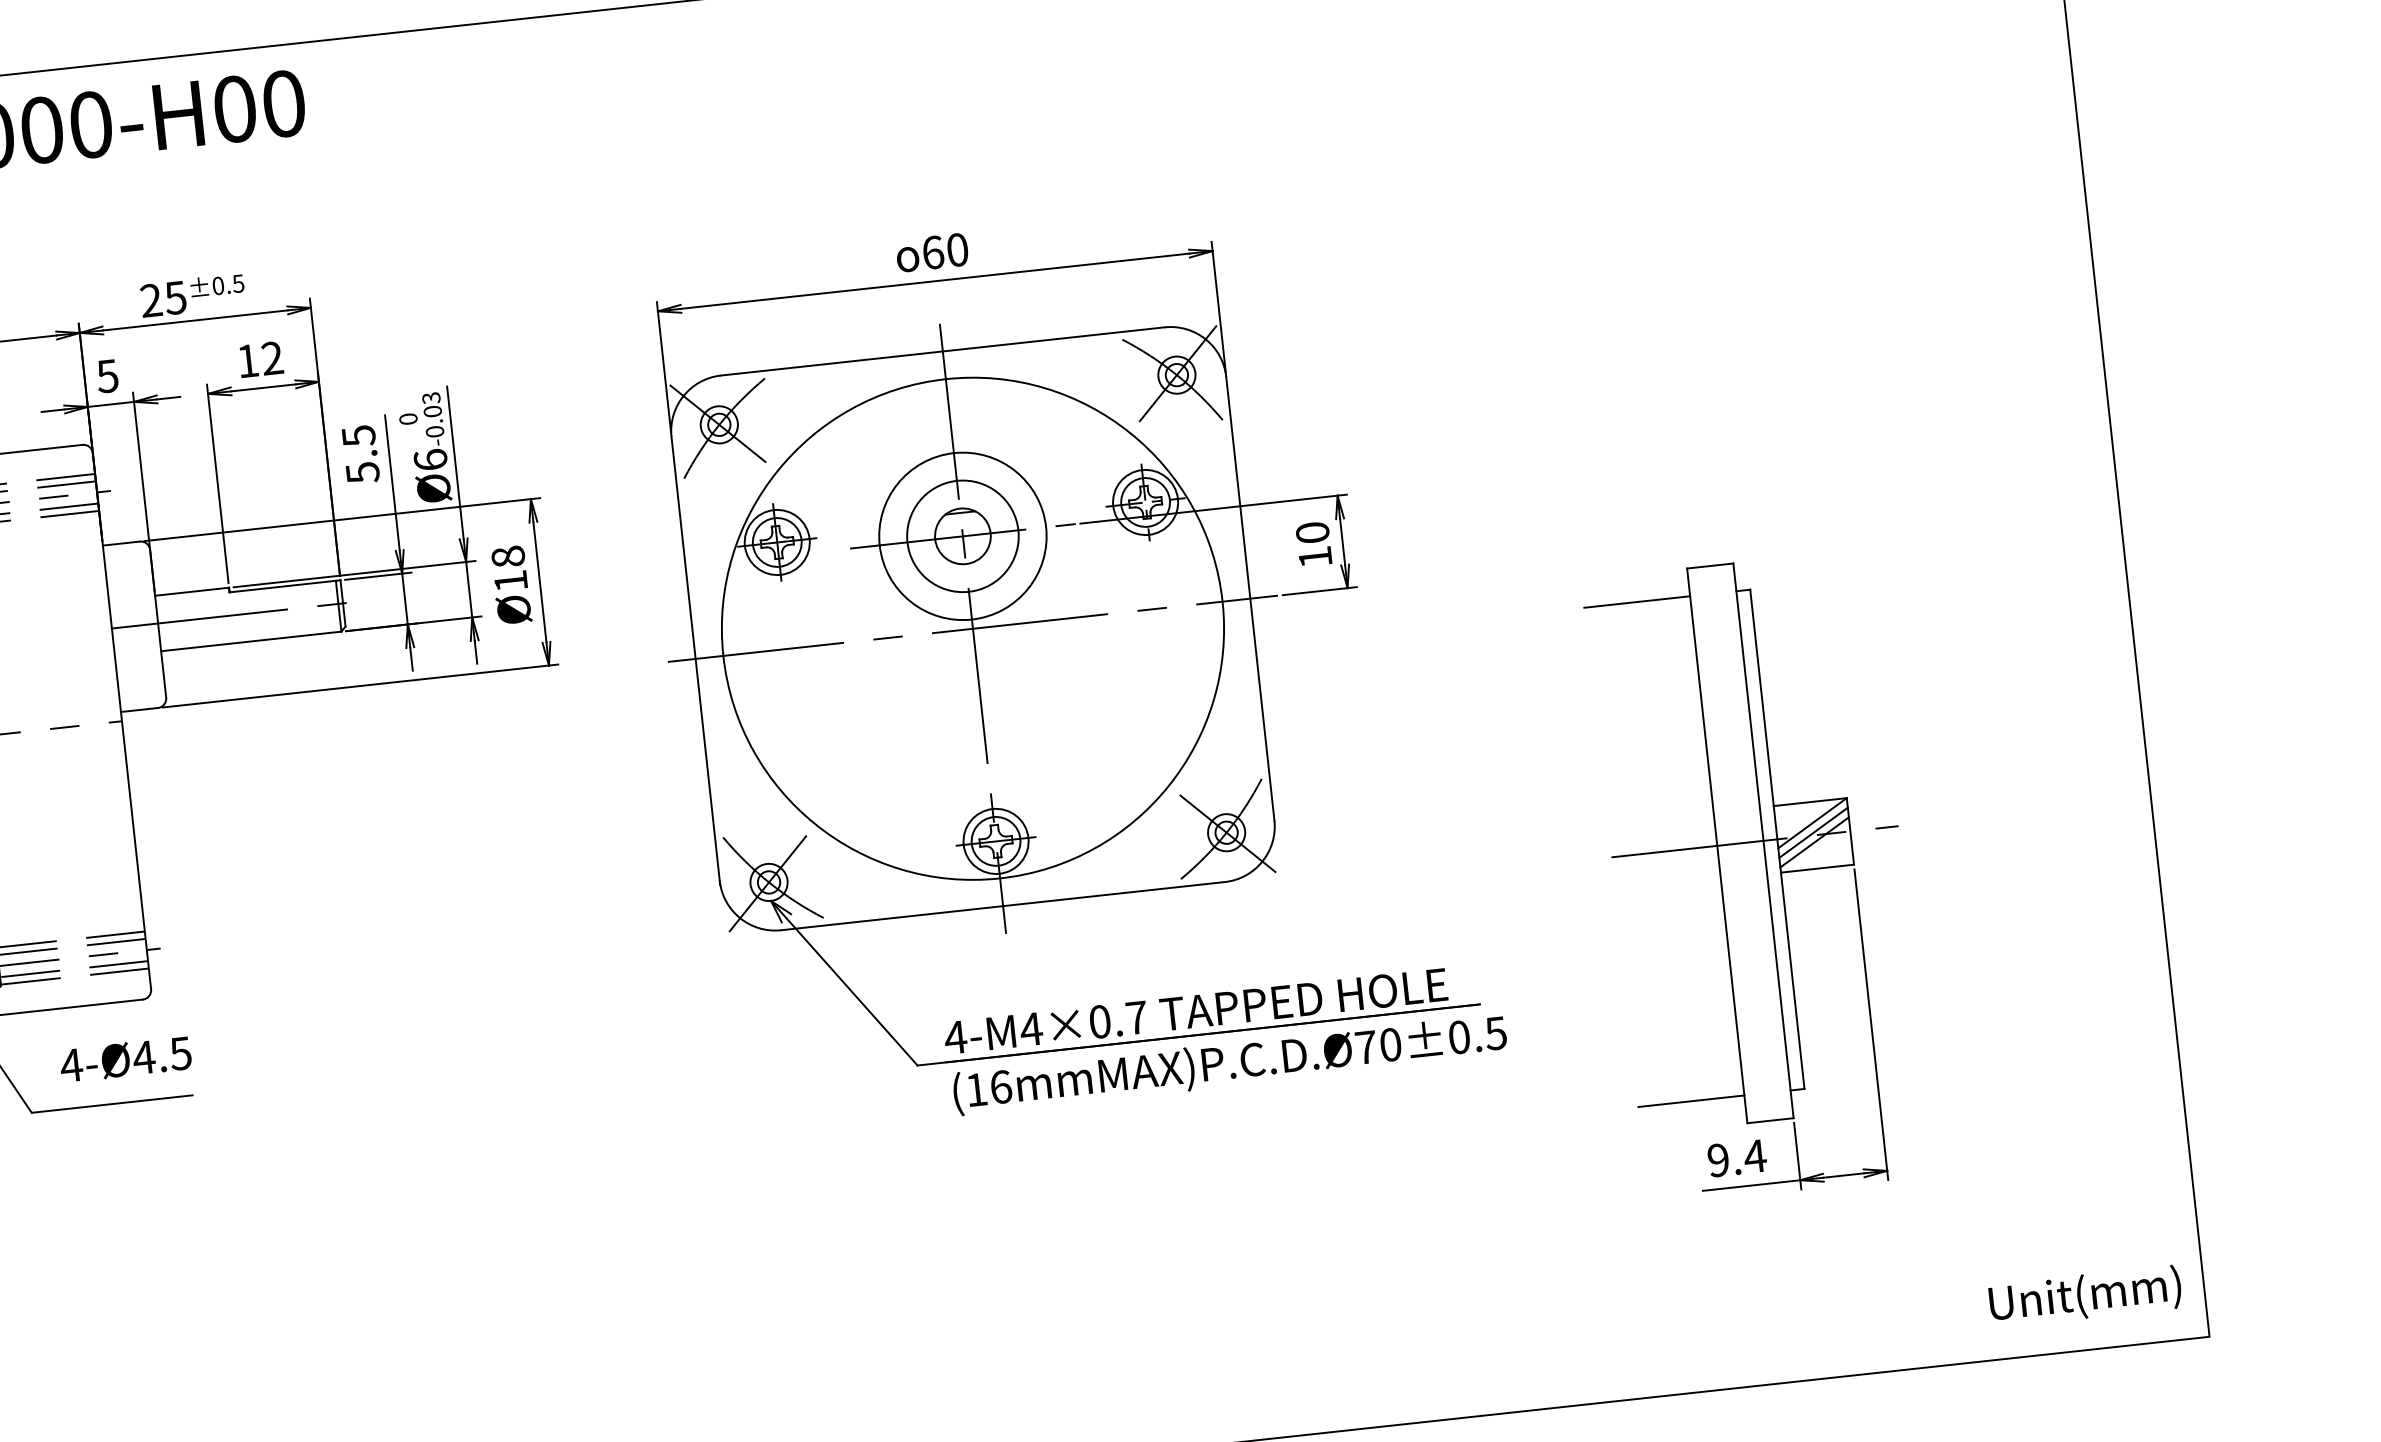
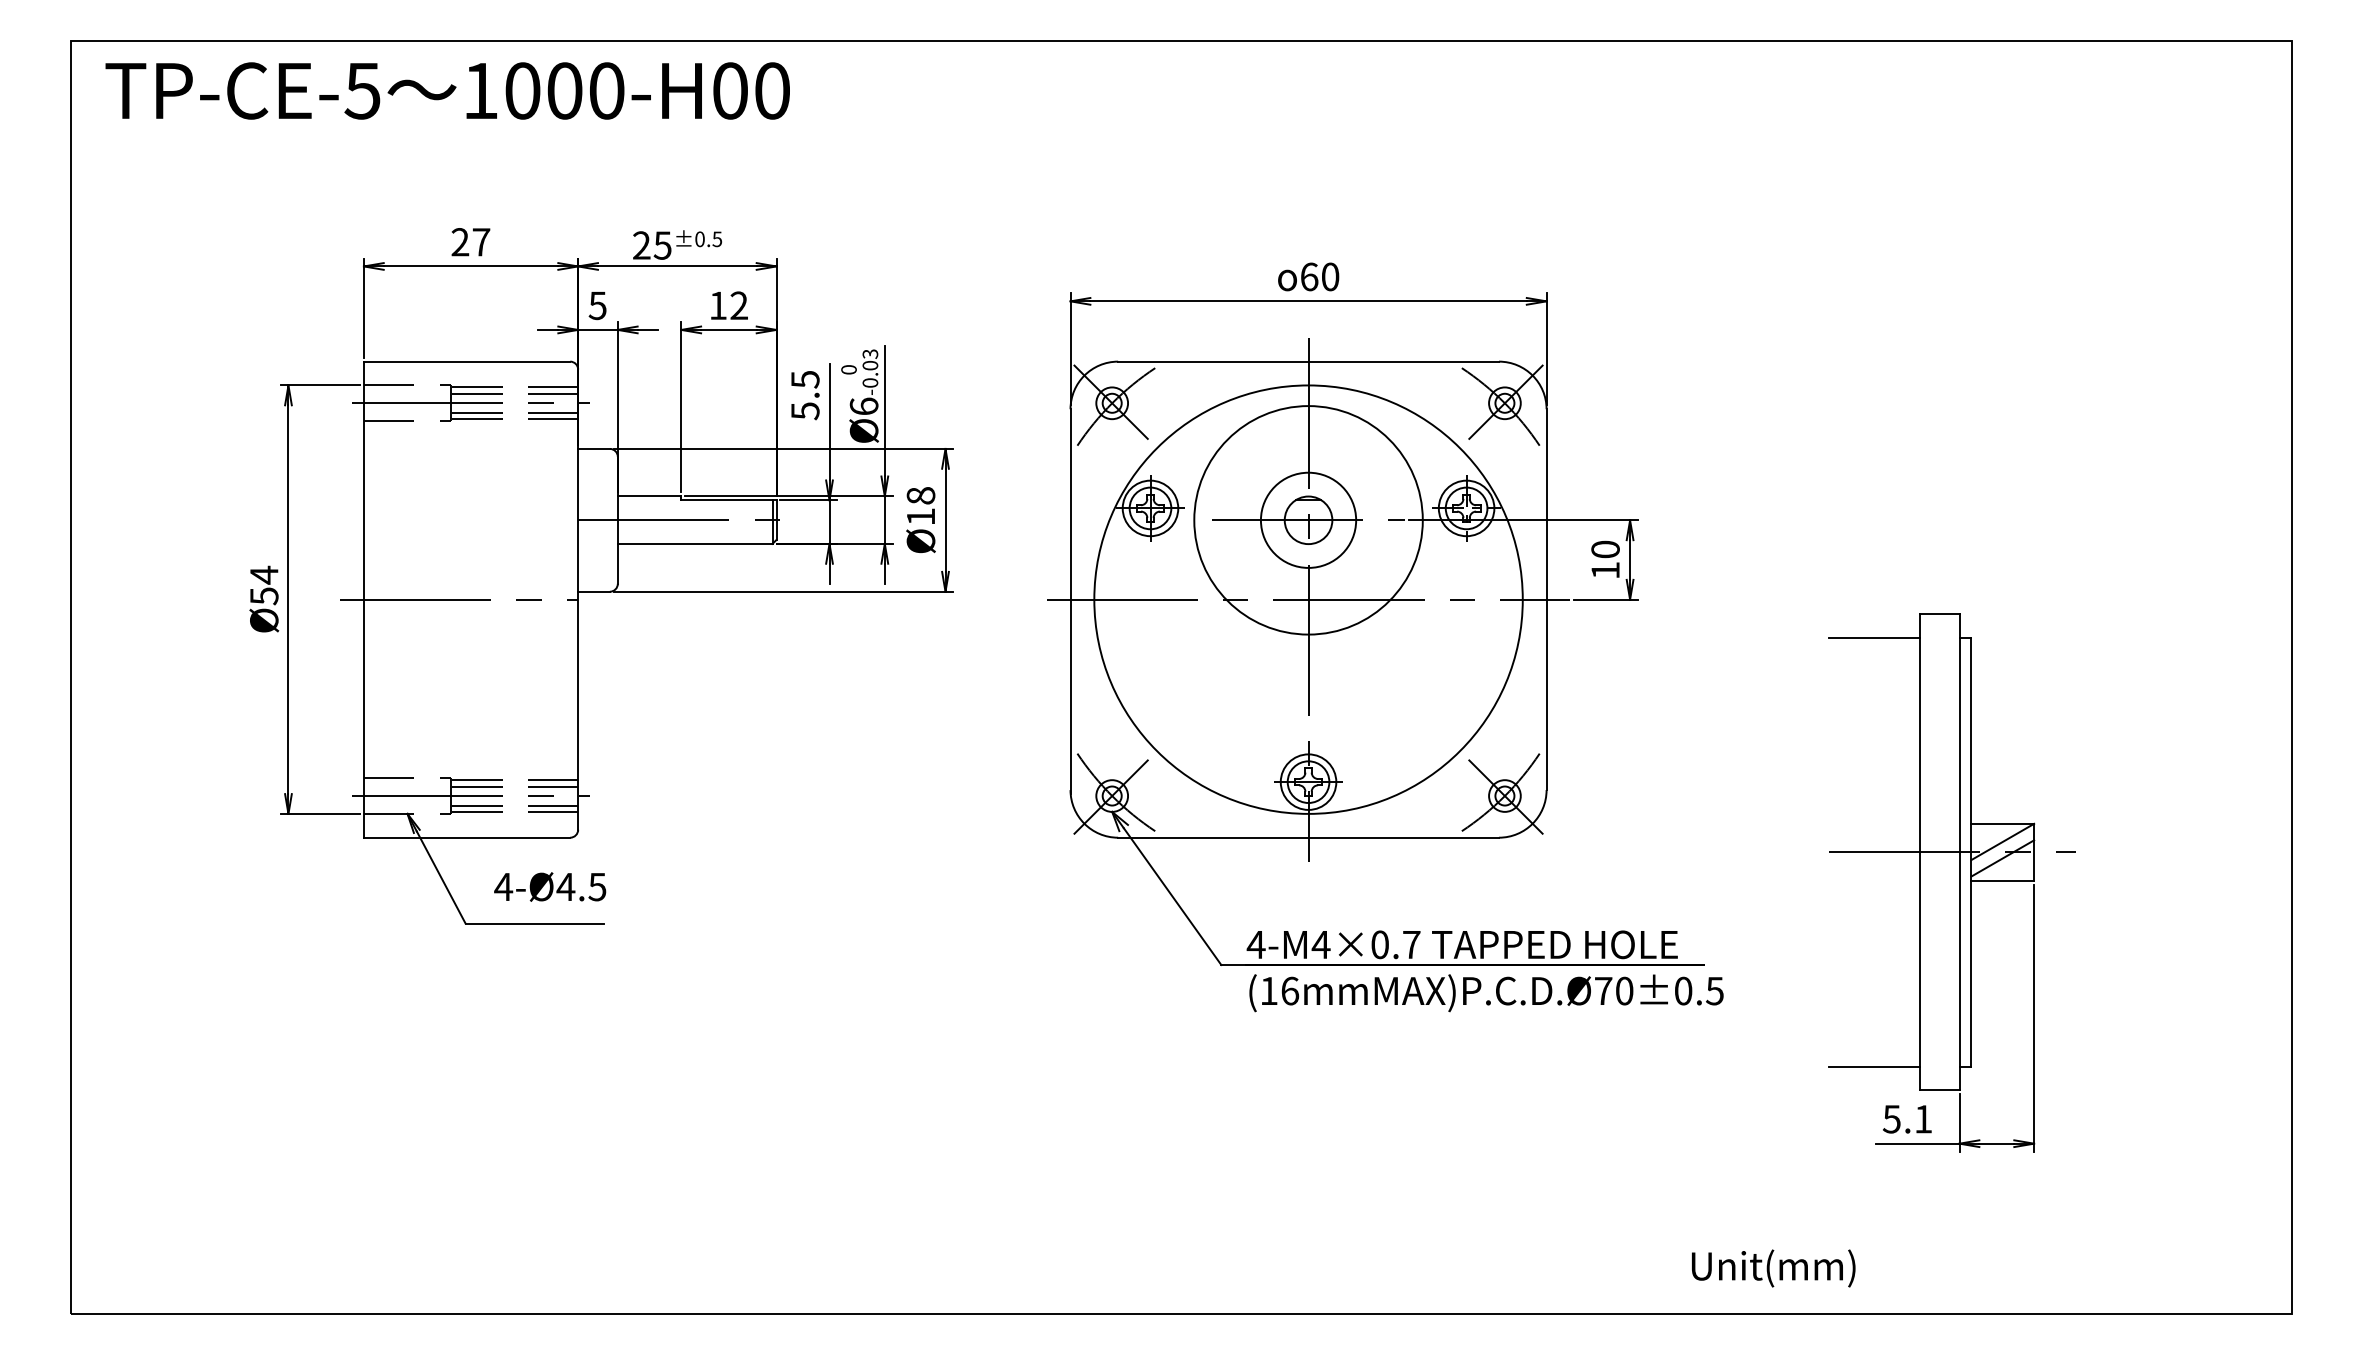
circle: (962, 535) -> (1308, 519), size x1.6
line: (1813, 833) -> (2002, 850), removed
text: (1736, 1158) -> (1907, 1119), 9.4 -> 5.1
text: (2085, 1296) -> (1773, 1268), moved

